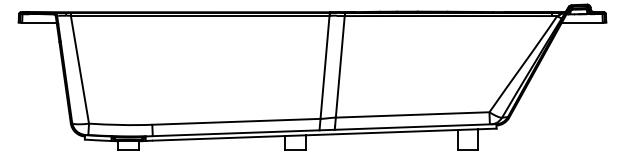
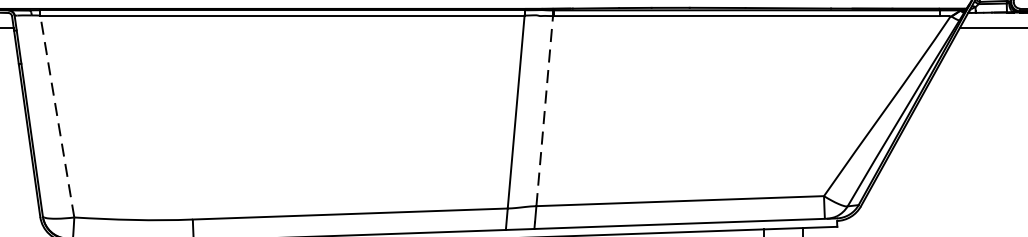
line: (340, 66) -> (545, 110), solid -> dashed
line: (79, 69) -> (56, 116), solid -> dashed

